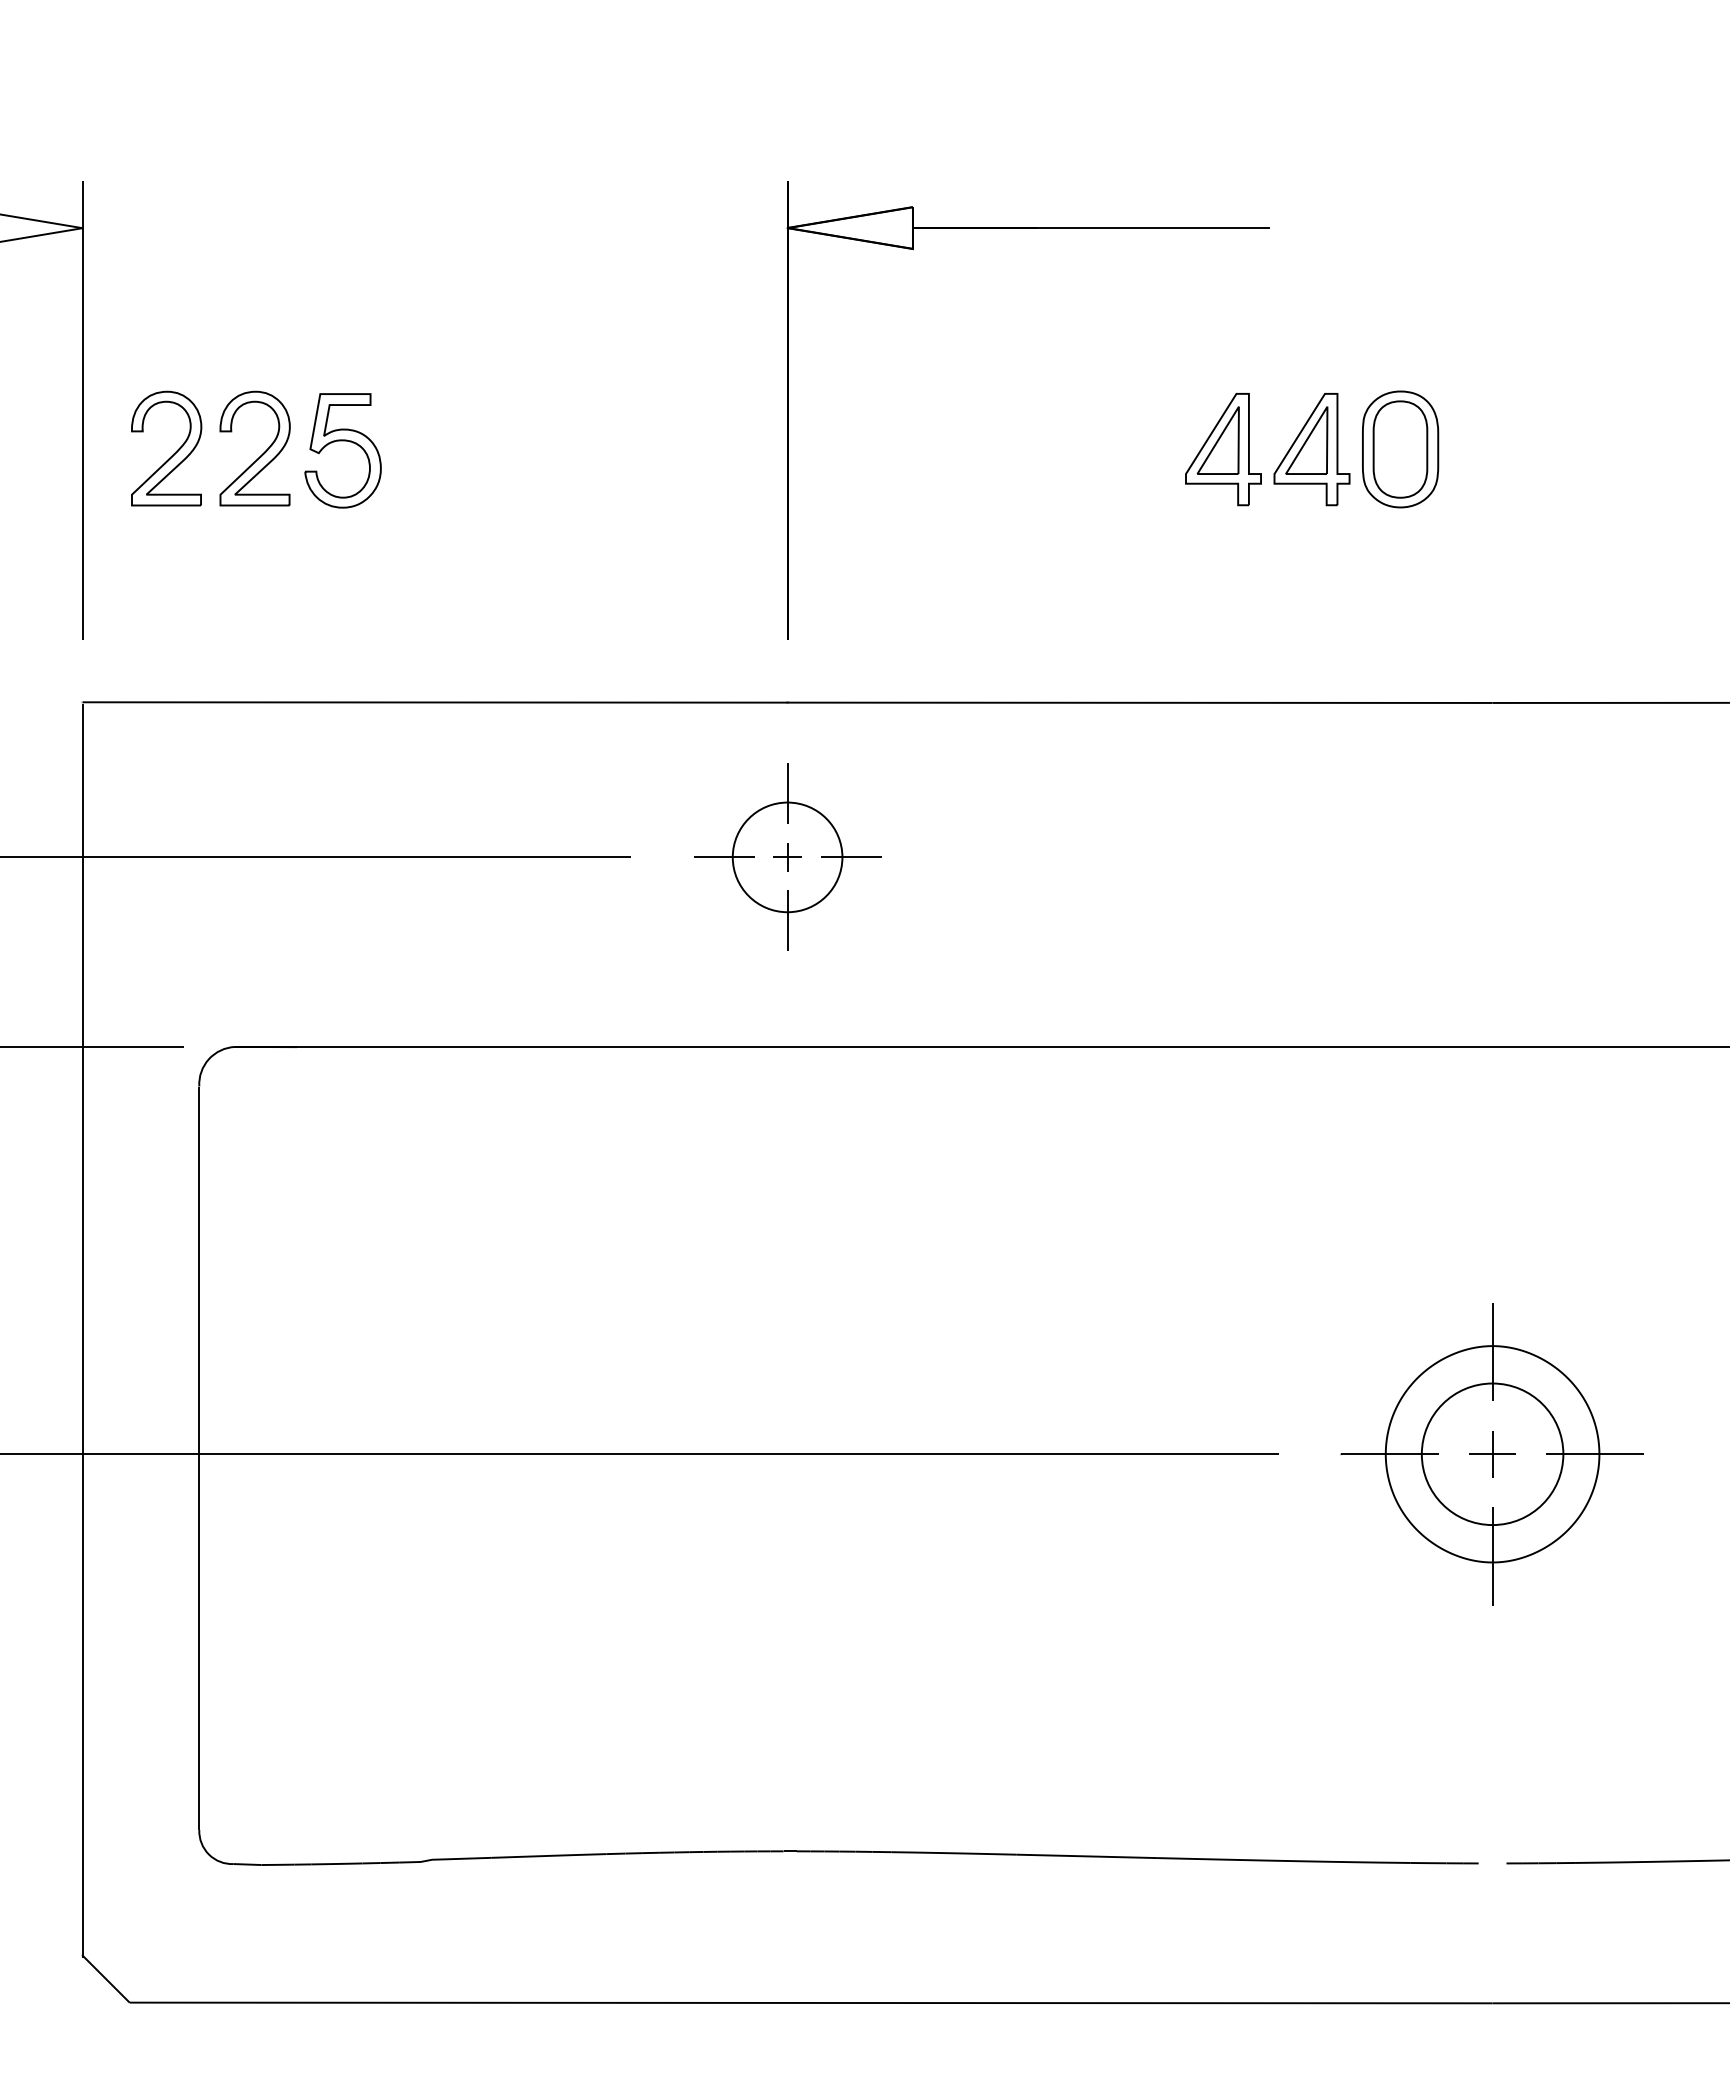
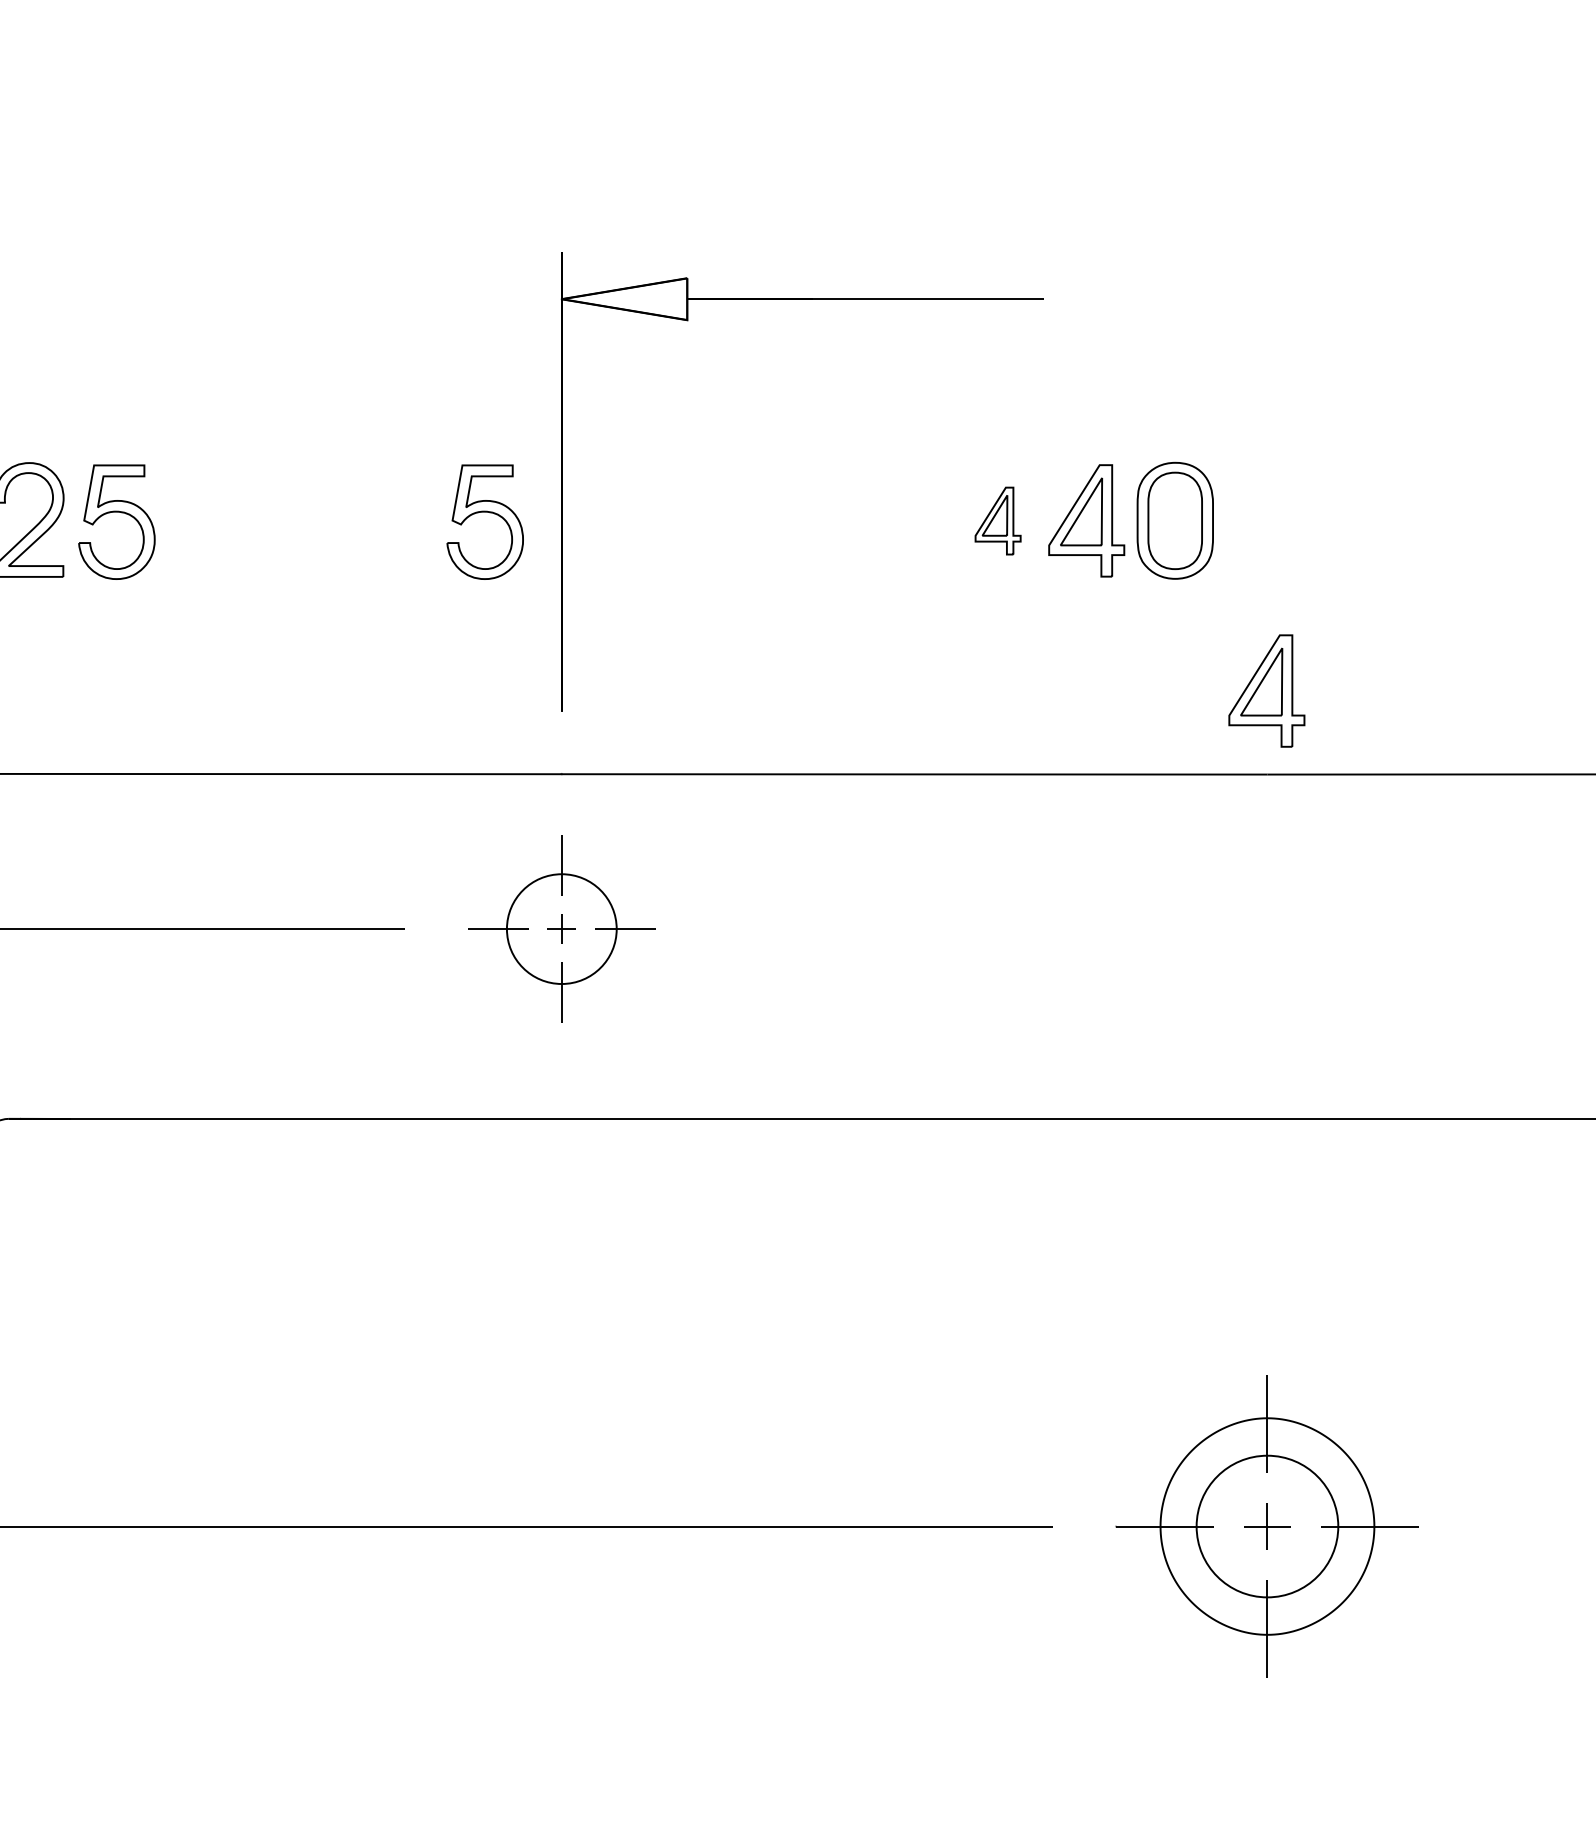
part: (710, 441) -> (484, 512), added
part: (1223, 449) -> (998, 520), size x0.6
part: (1491, 619) -> (1266, 691), added

